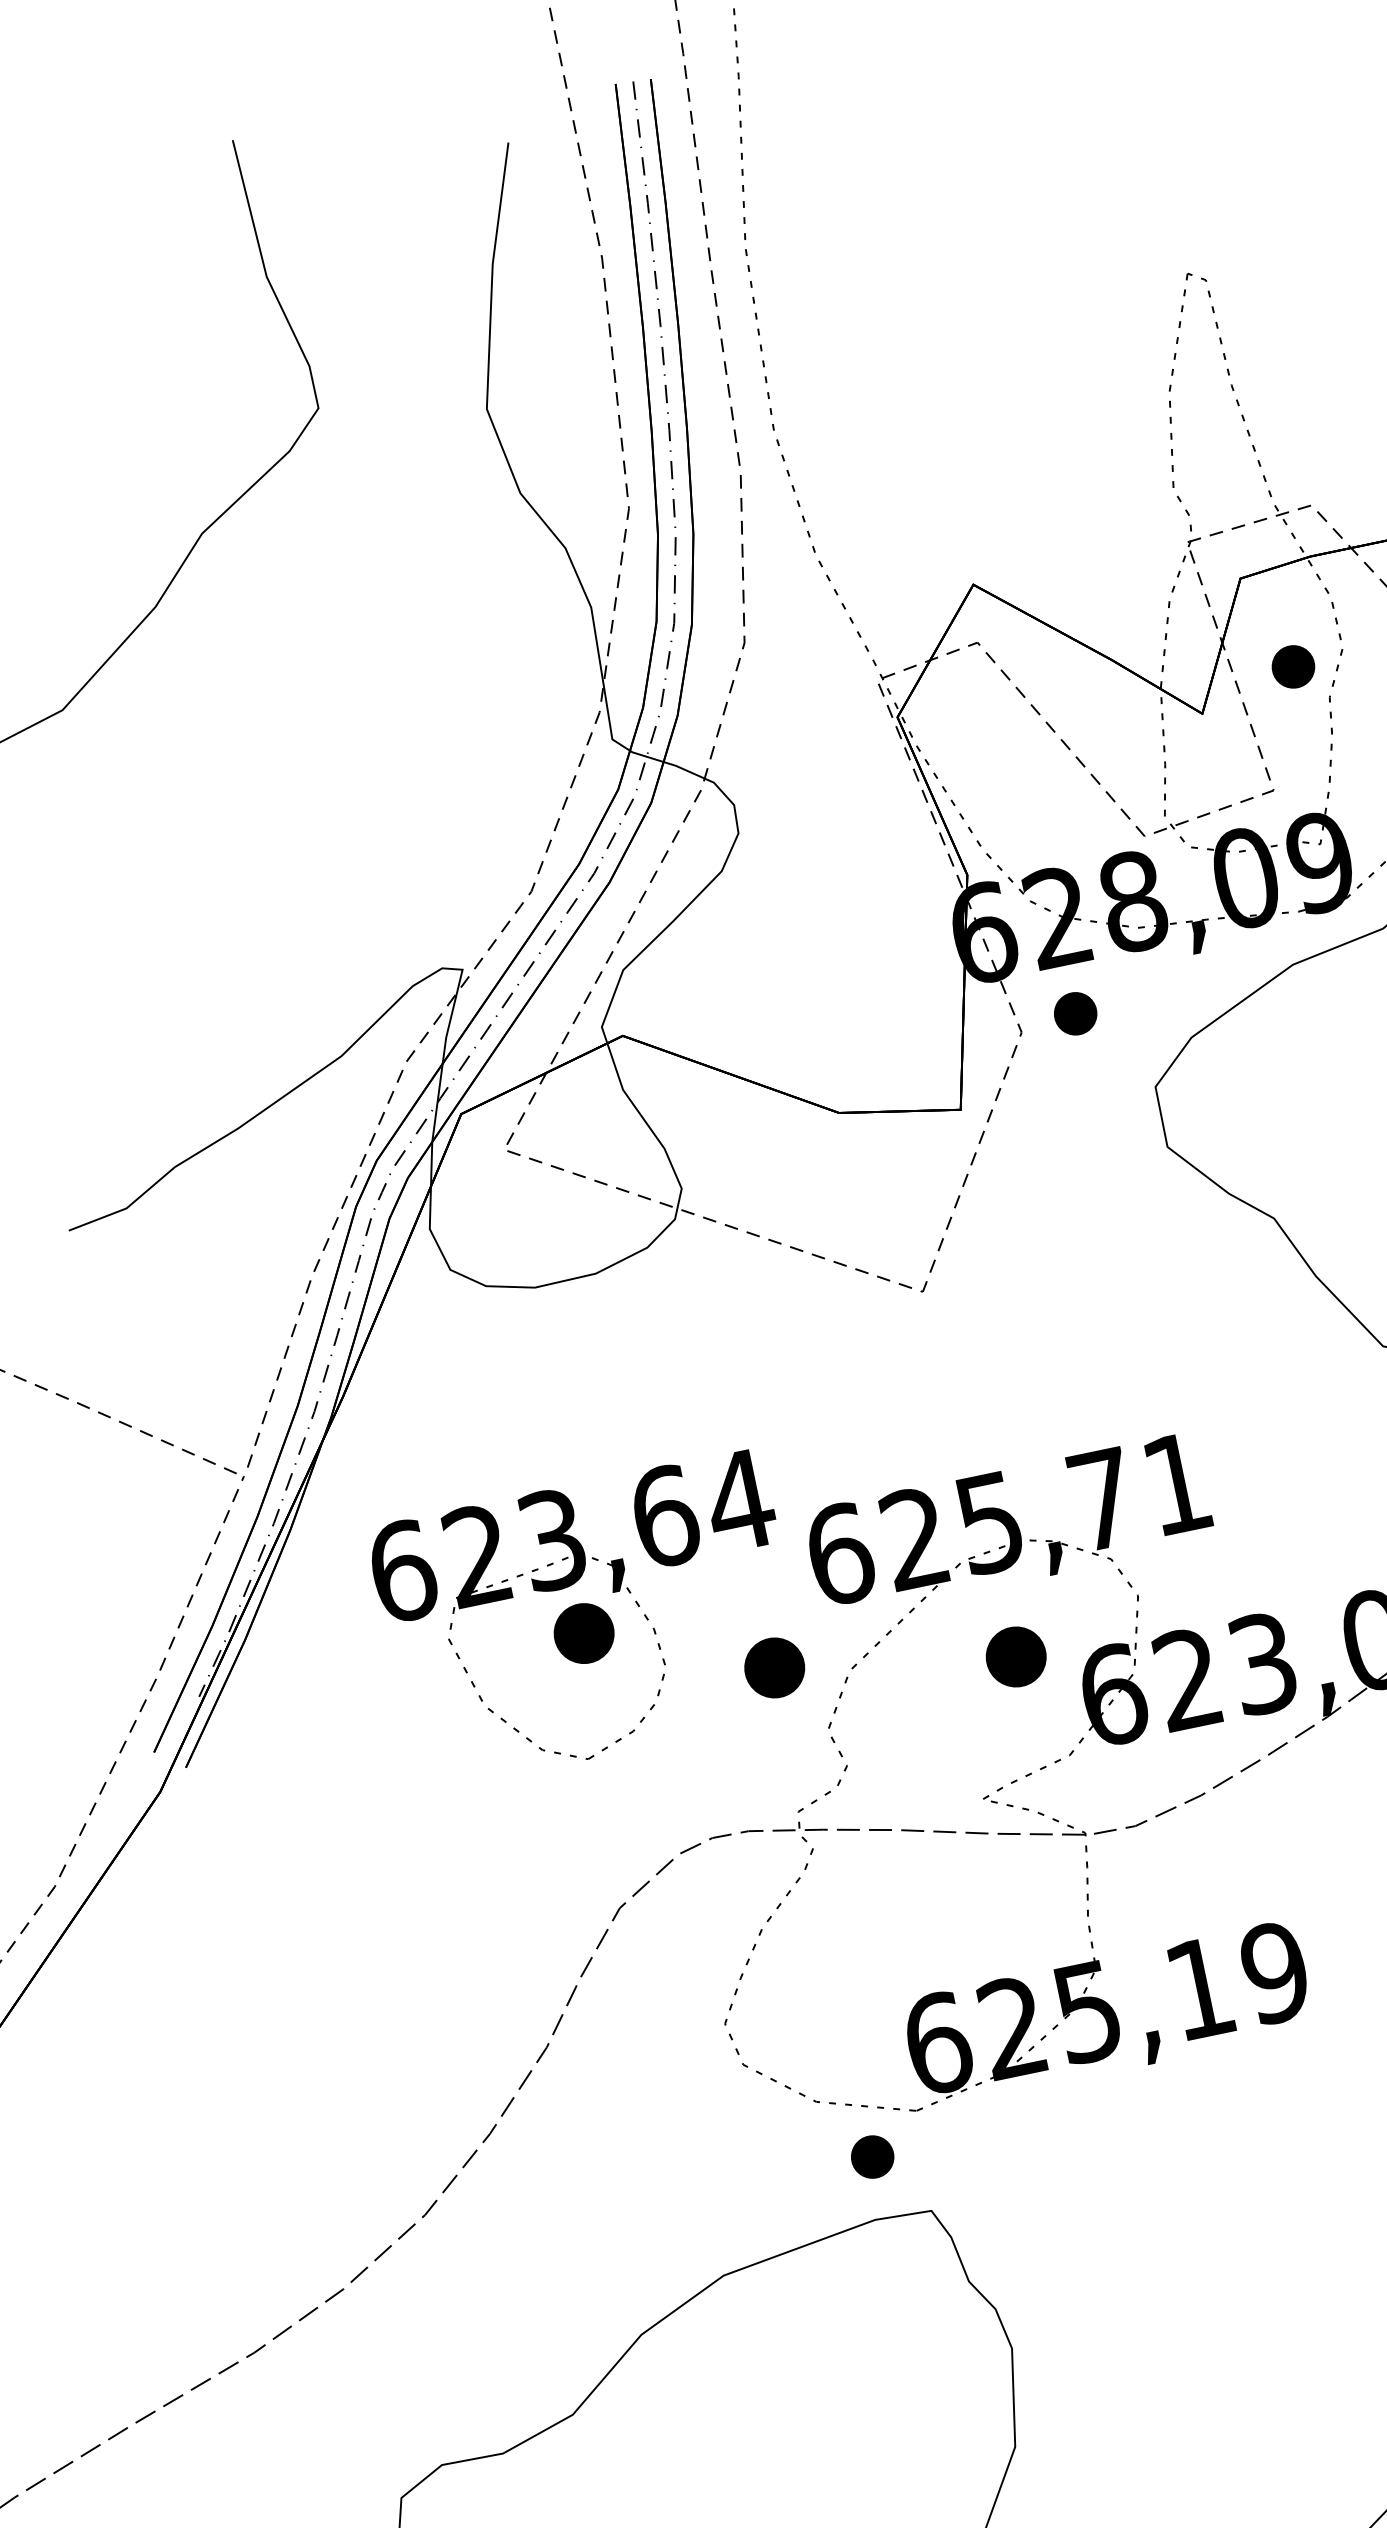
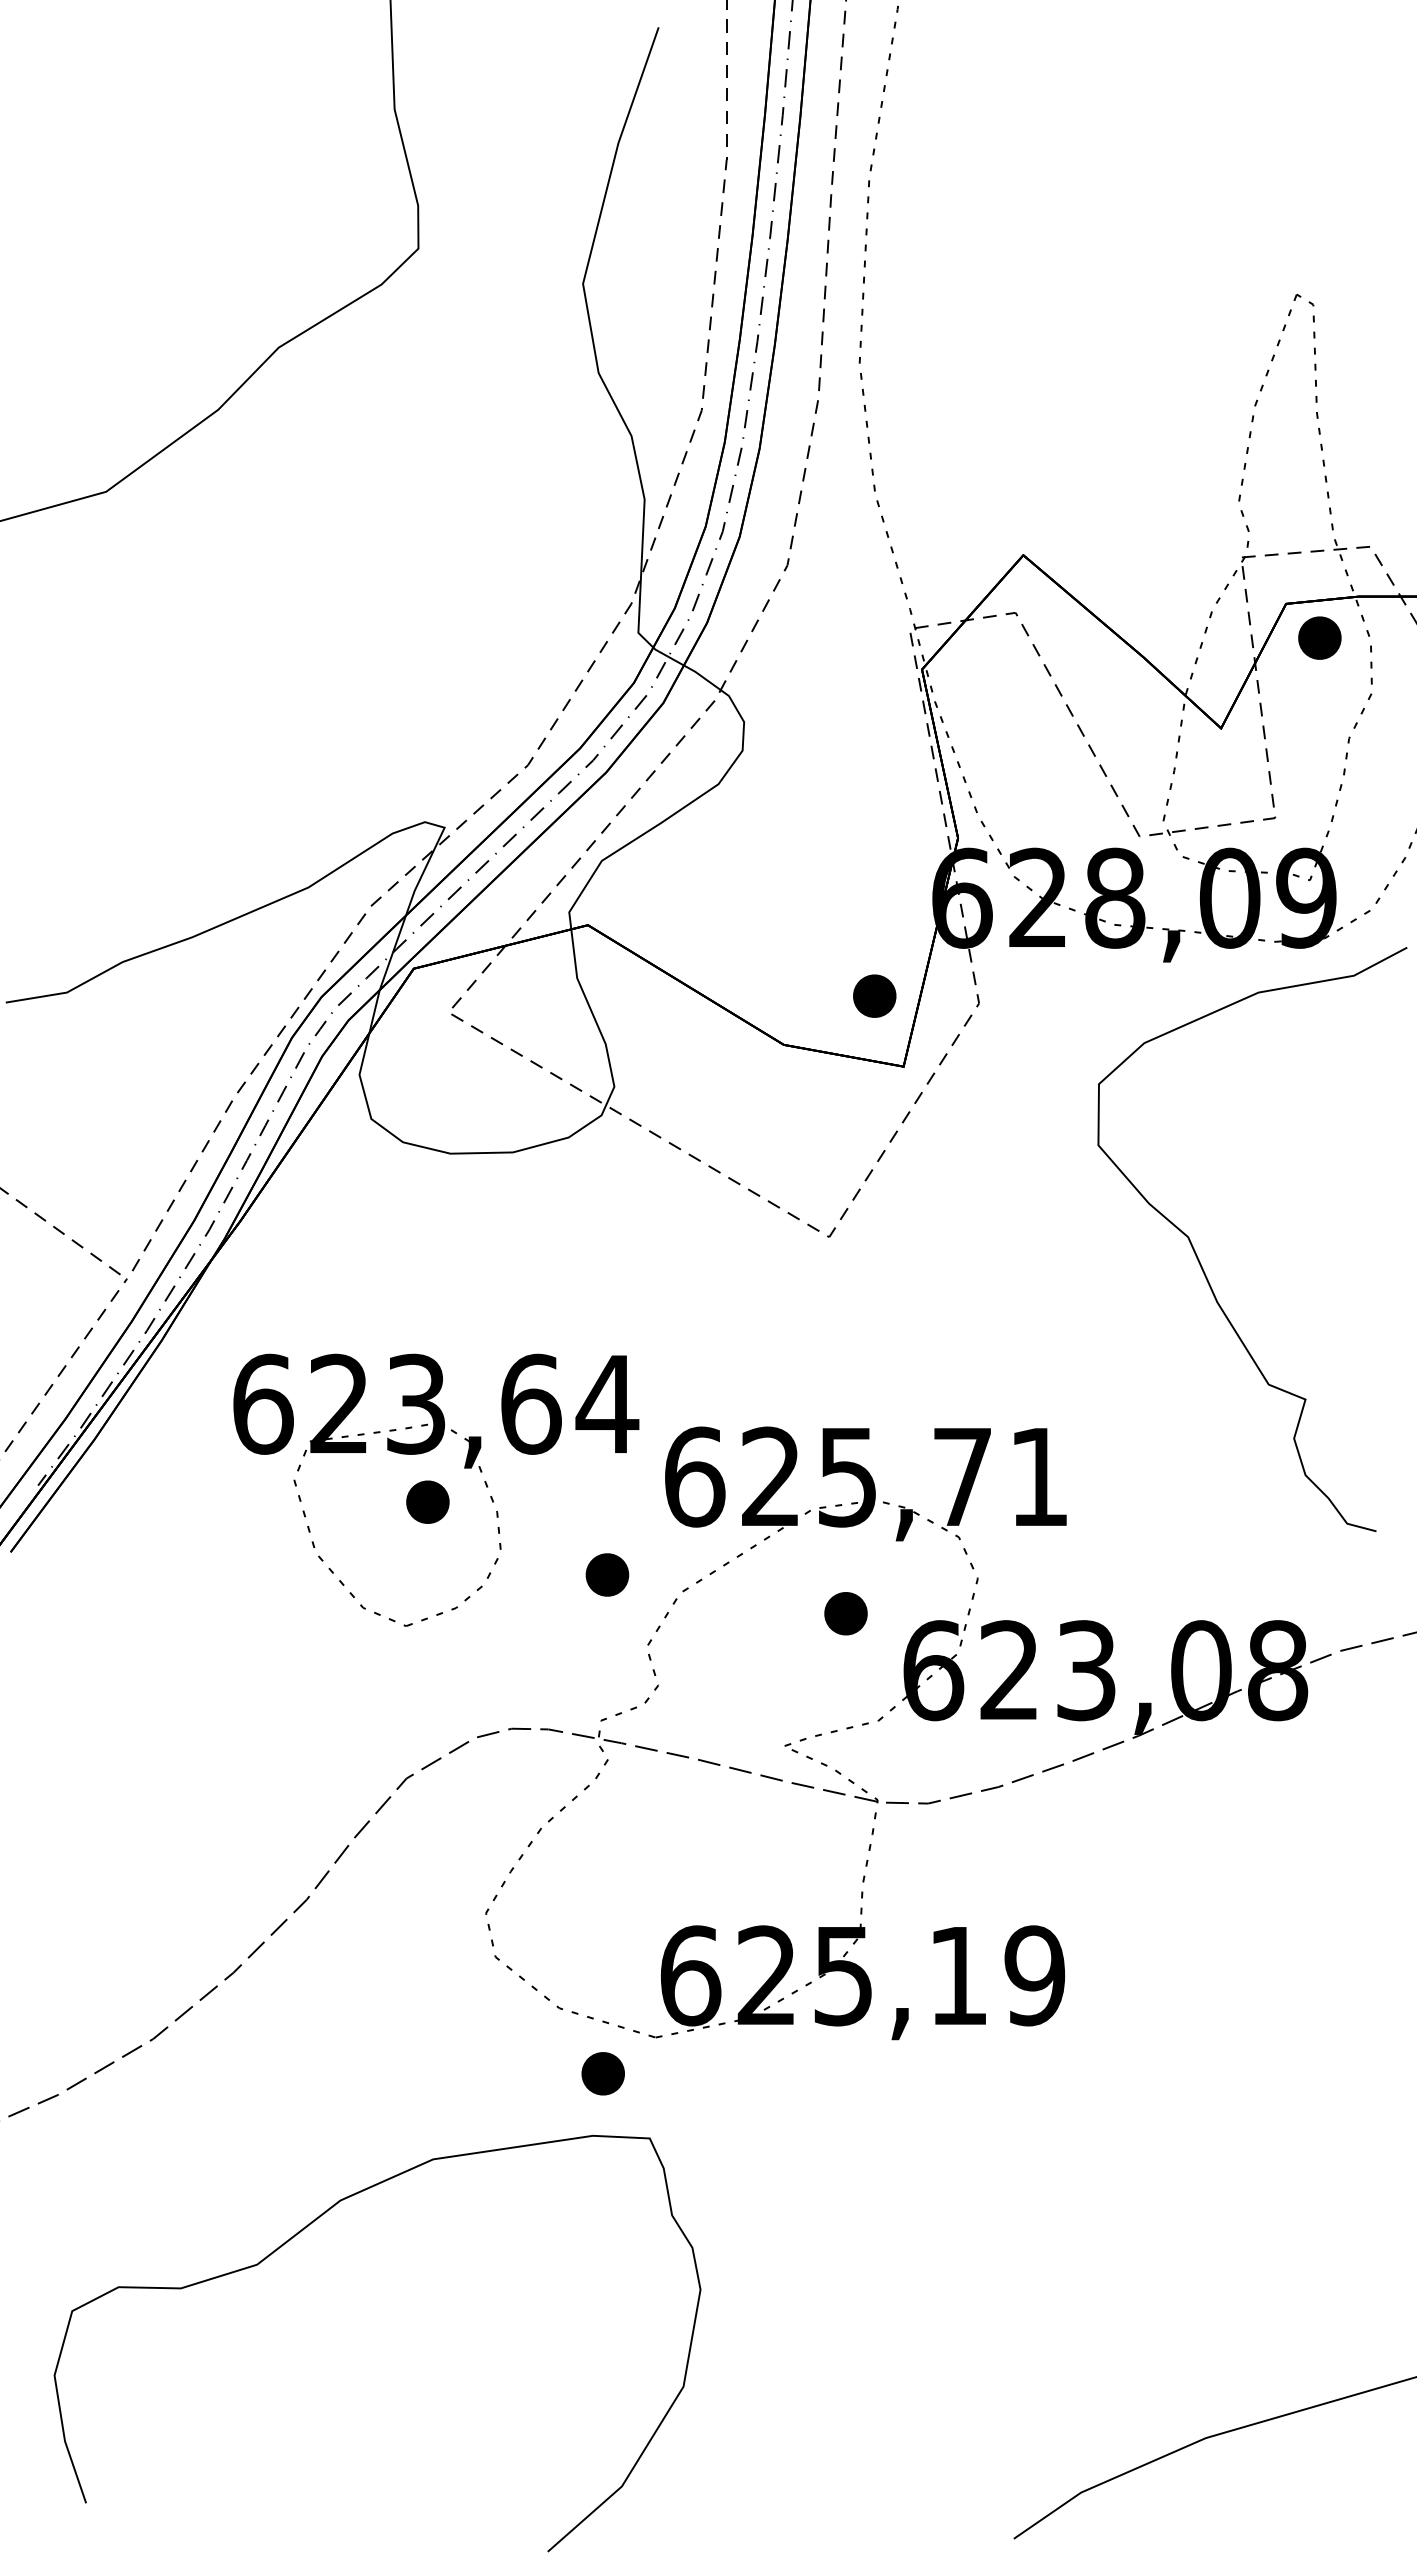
part: (1292, 666) -> (1319, 637), moved
part: (1075, 1013) -> (874, 995), moved
part: (583, 1632) -> (427, 1501), size x0.71
part: (1015, 1656) -> (845, 1613), size x0.71
part: (774, 1667) -> (607, 1574), size x0.71

